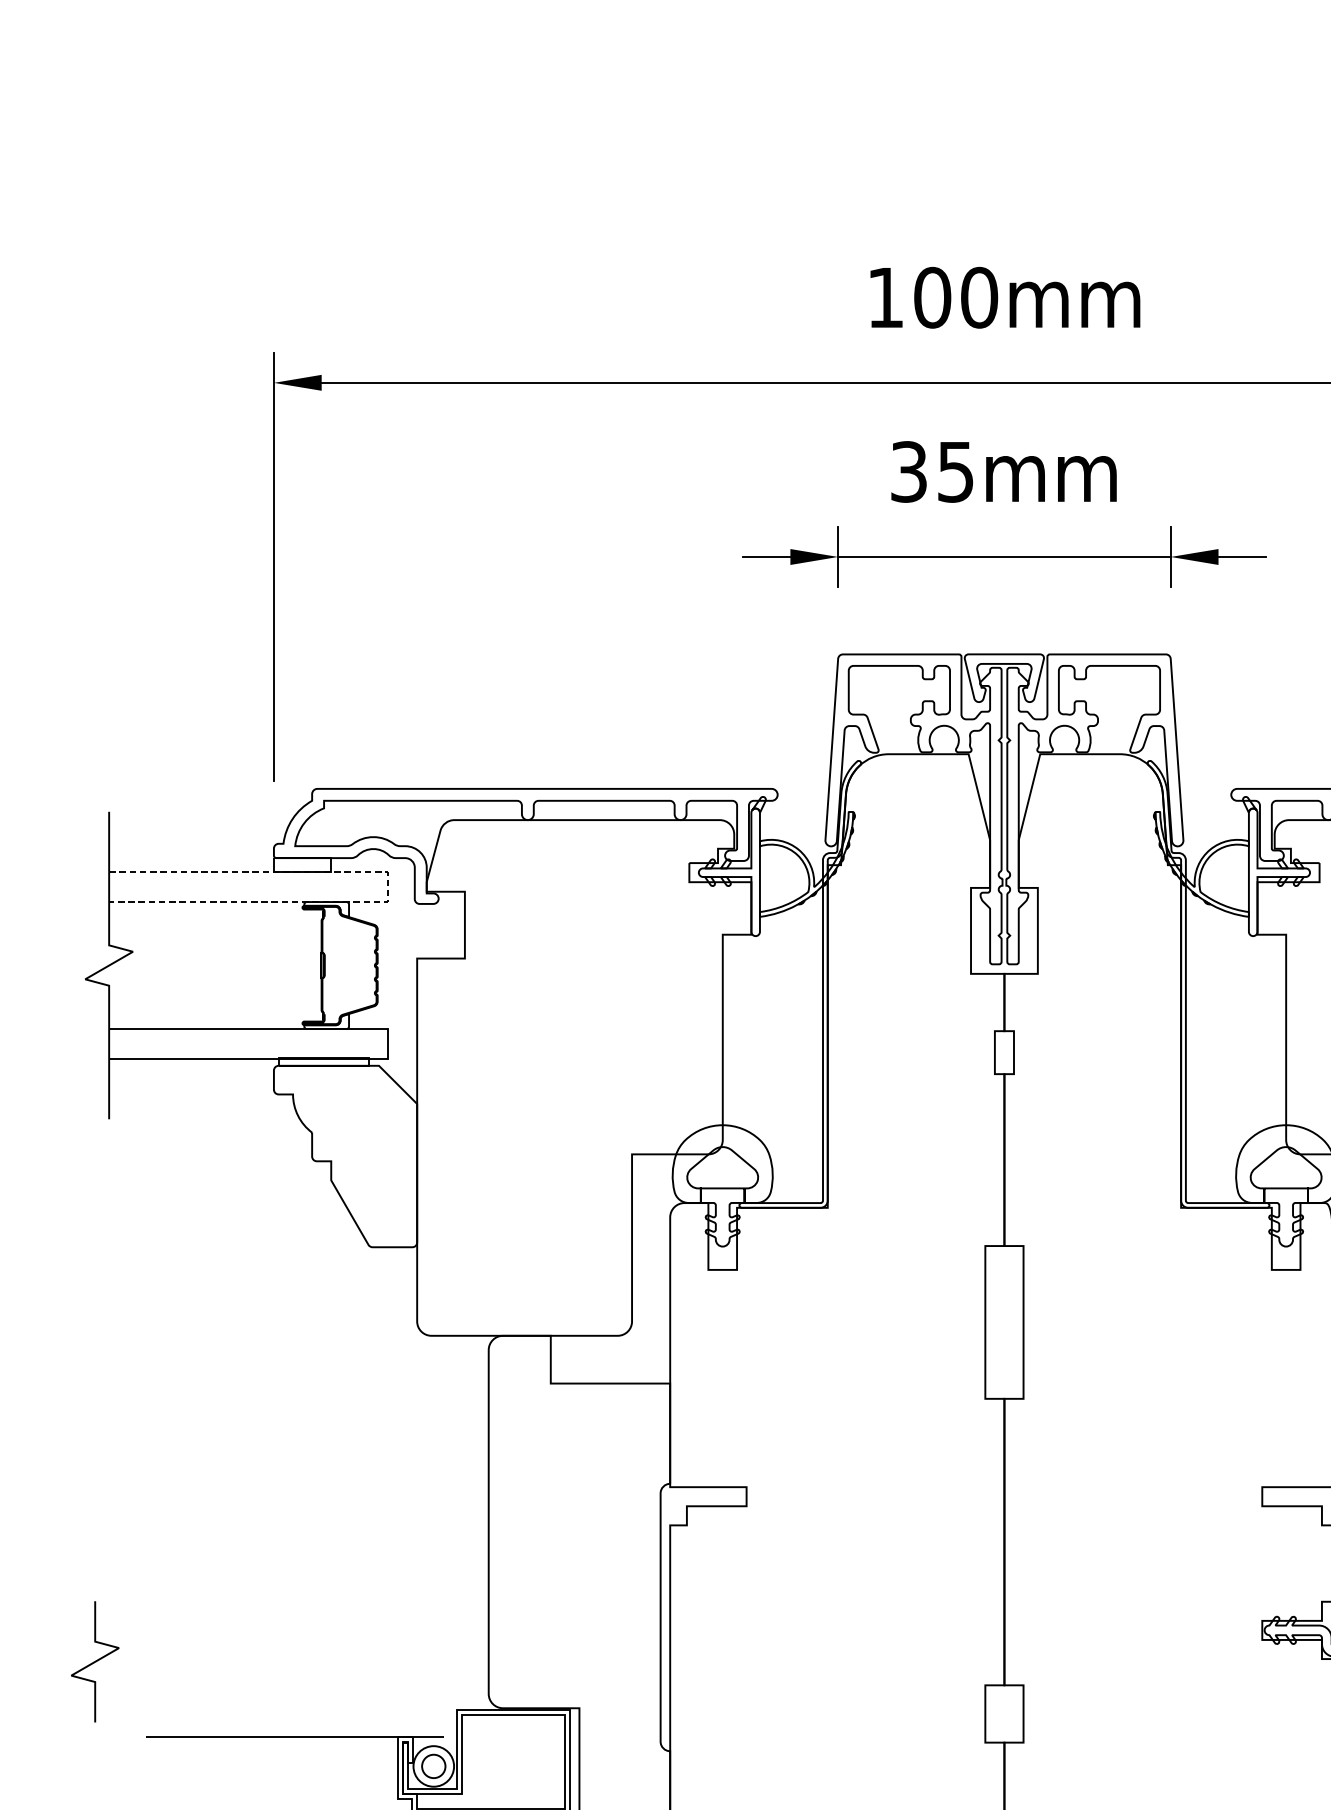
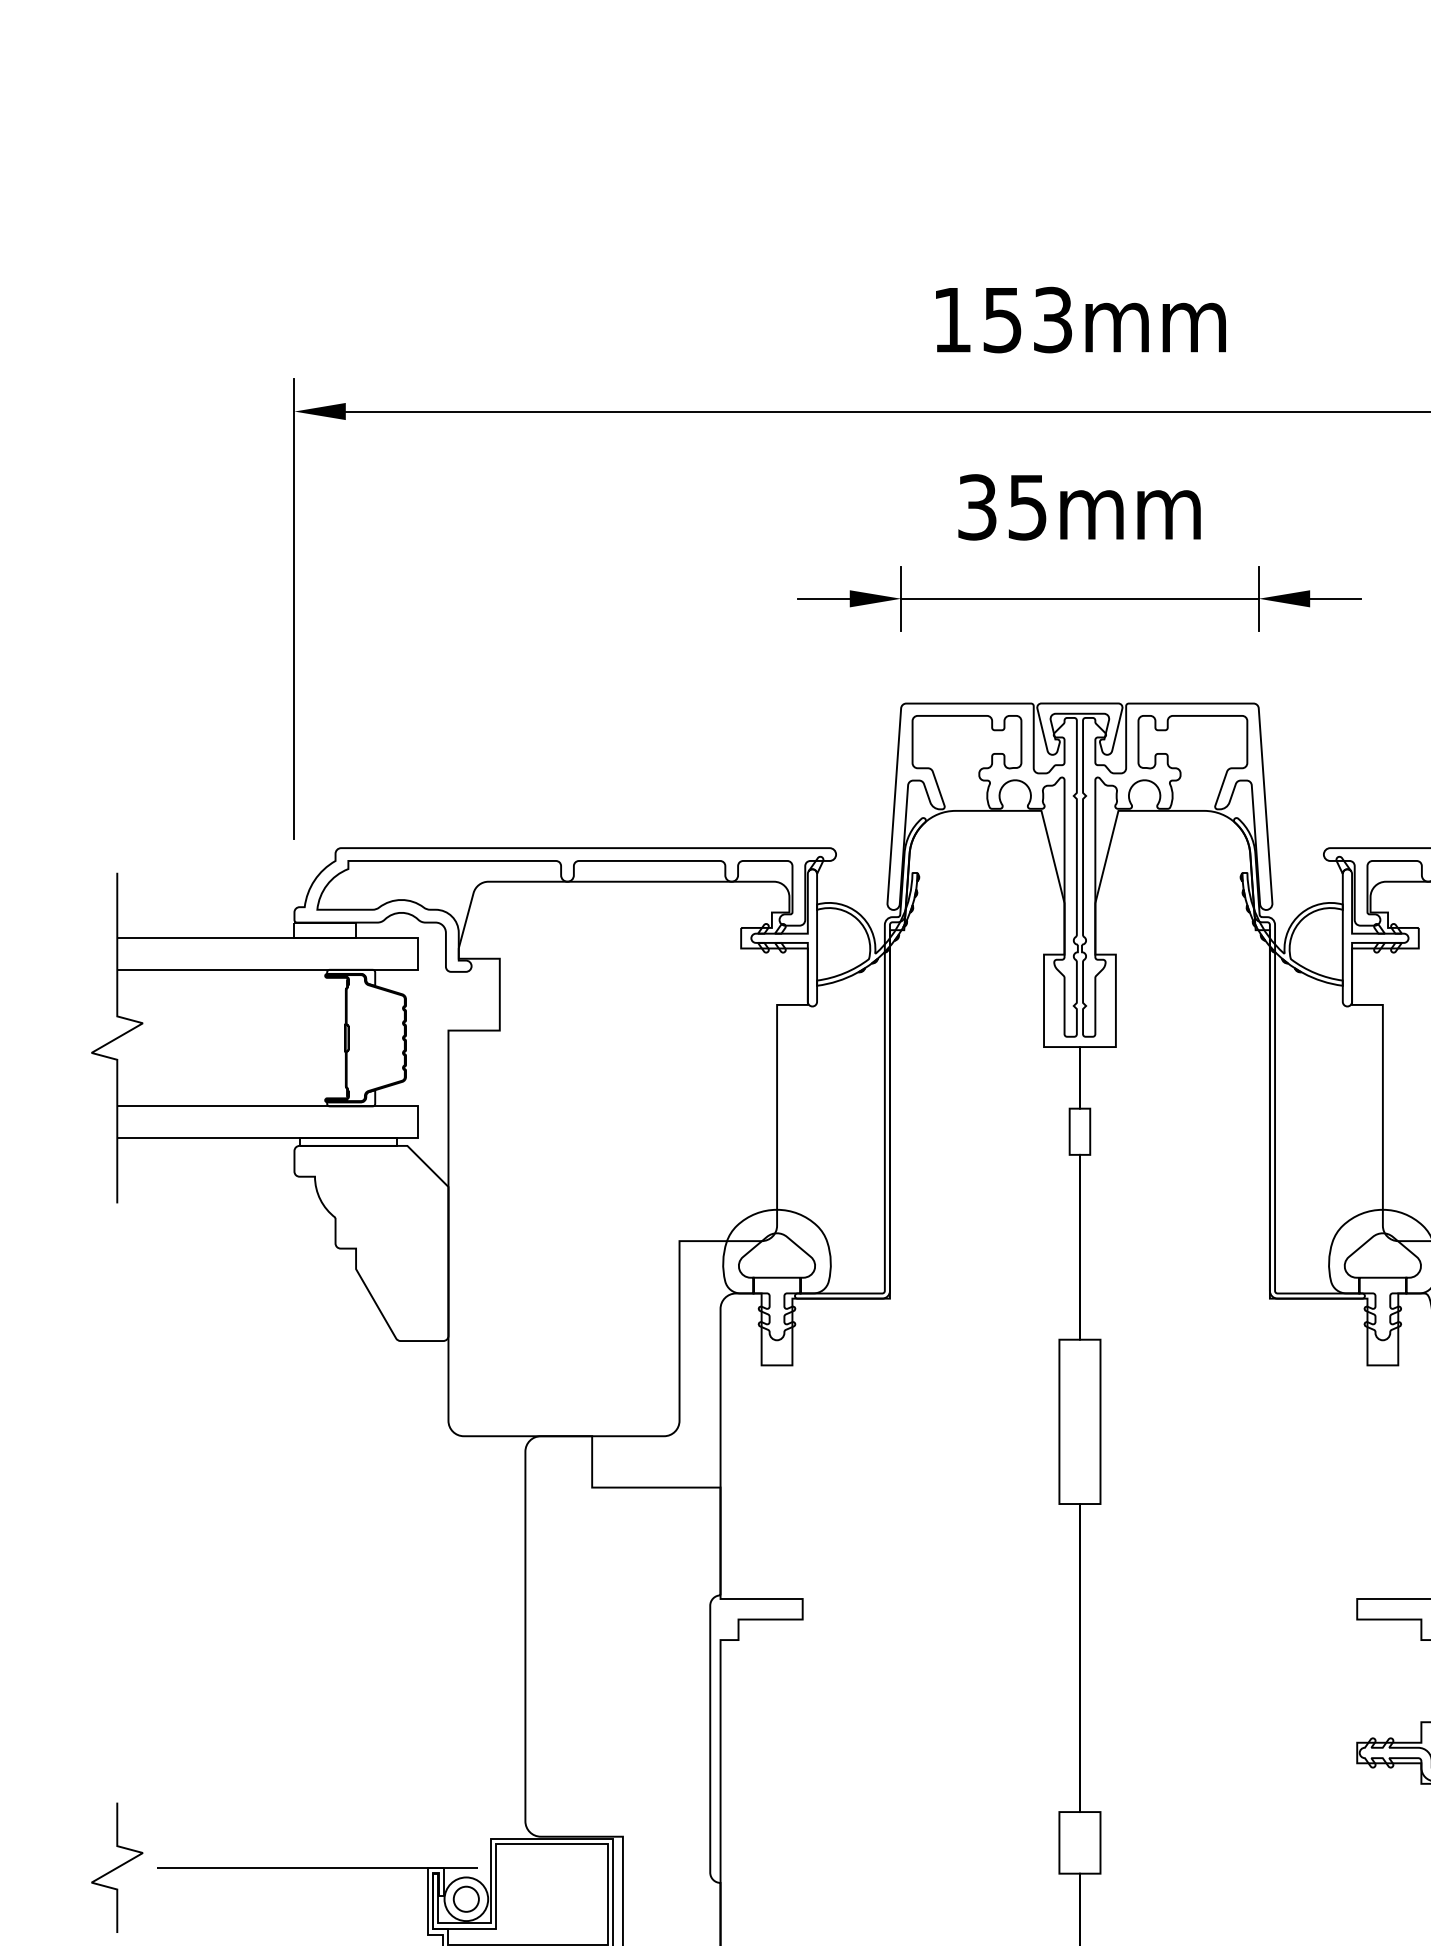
text: (956, 297) -> (1028, 319), 100mm -> 153mm
line: (388, 886) -> (417, 953), dashed -> solid
curve: (95, 1661) -> (117, 1867), moved

